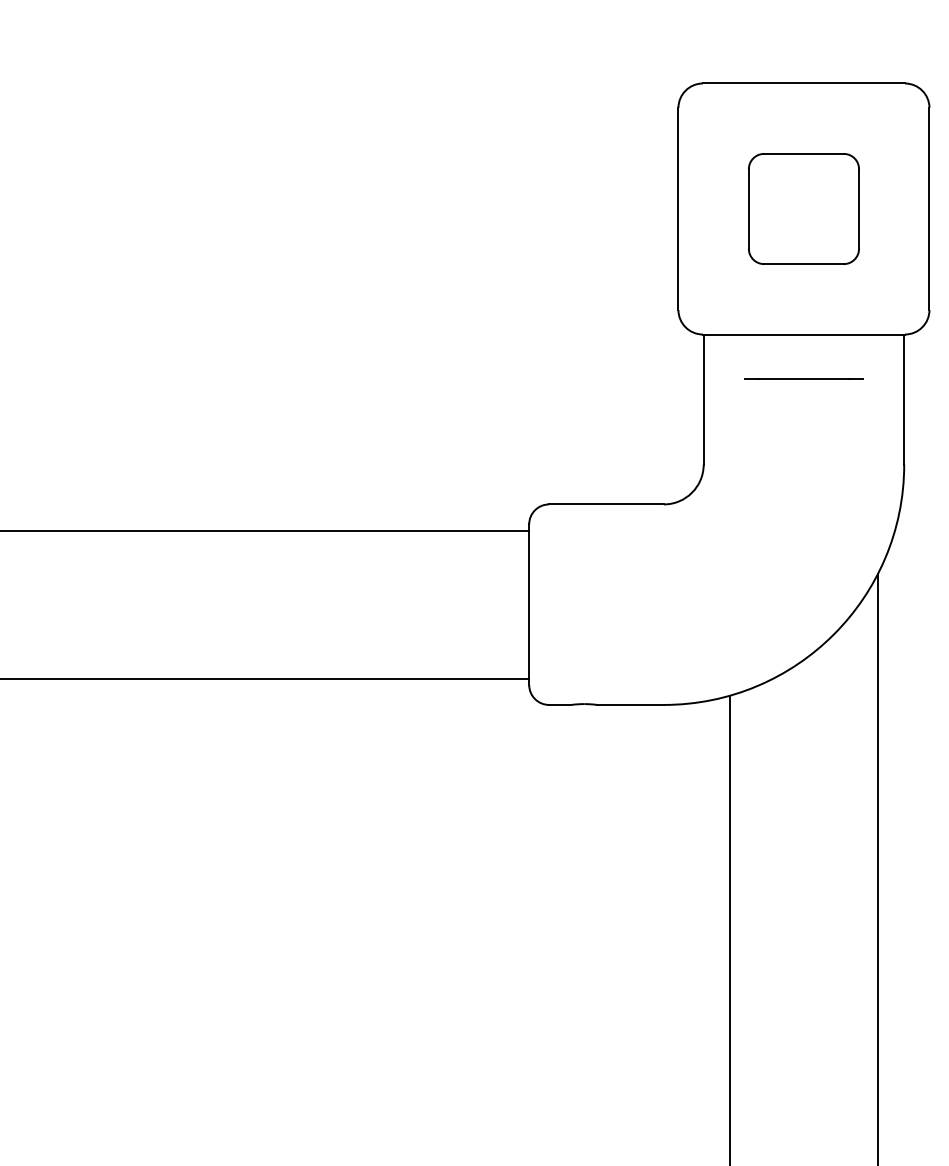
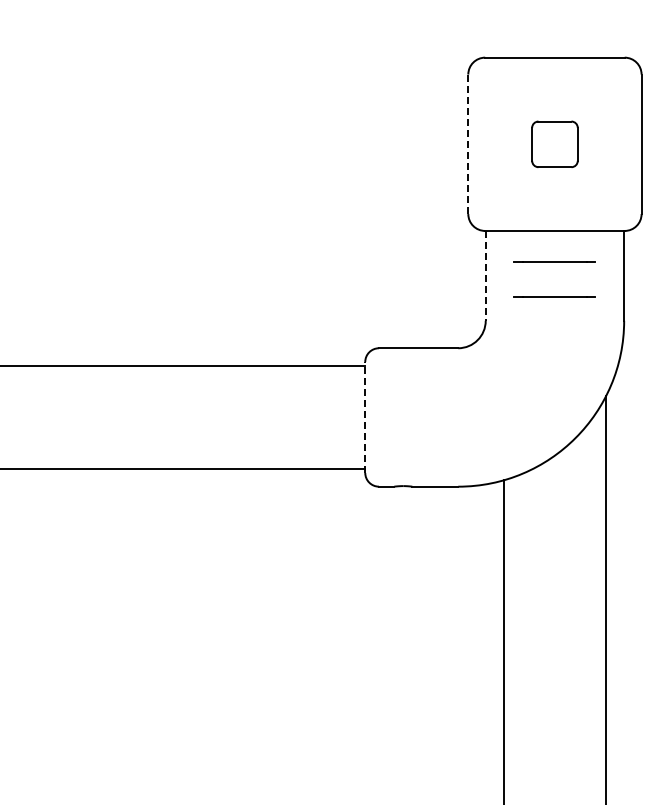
line: (678, 209) -> (468, 144), solid -> dashed
part: (803, 209) -> (554, 144), size x0.6
line: (703, 399) -> (485, 275), solid -> dashed
line: (803, 429) -> (554, 296), added
line: (529, 603) -> (365, 416), solid -> dashed

